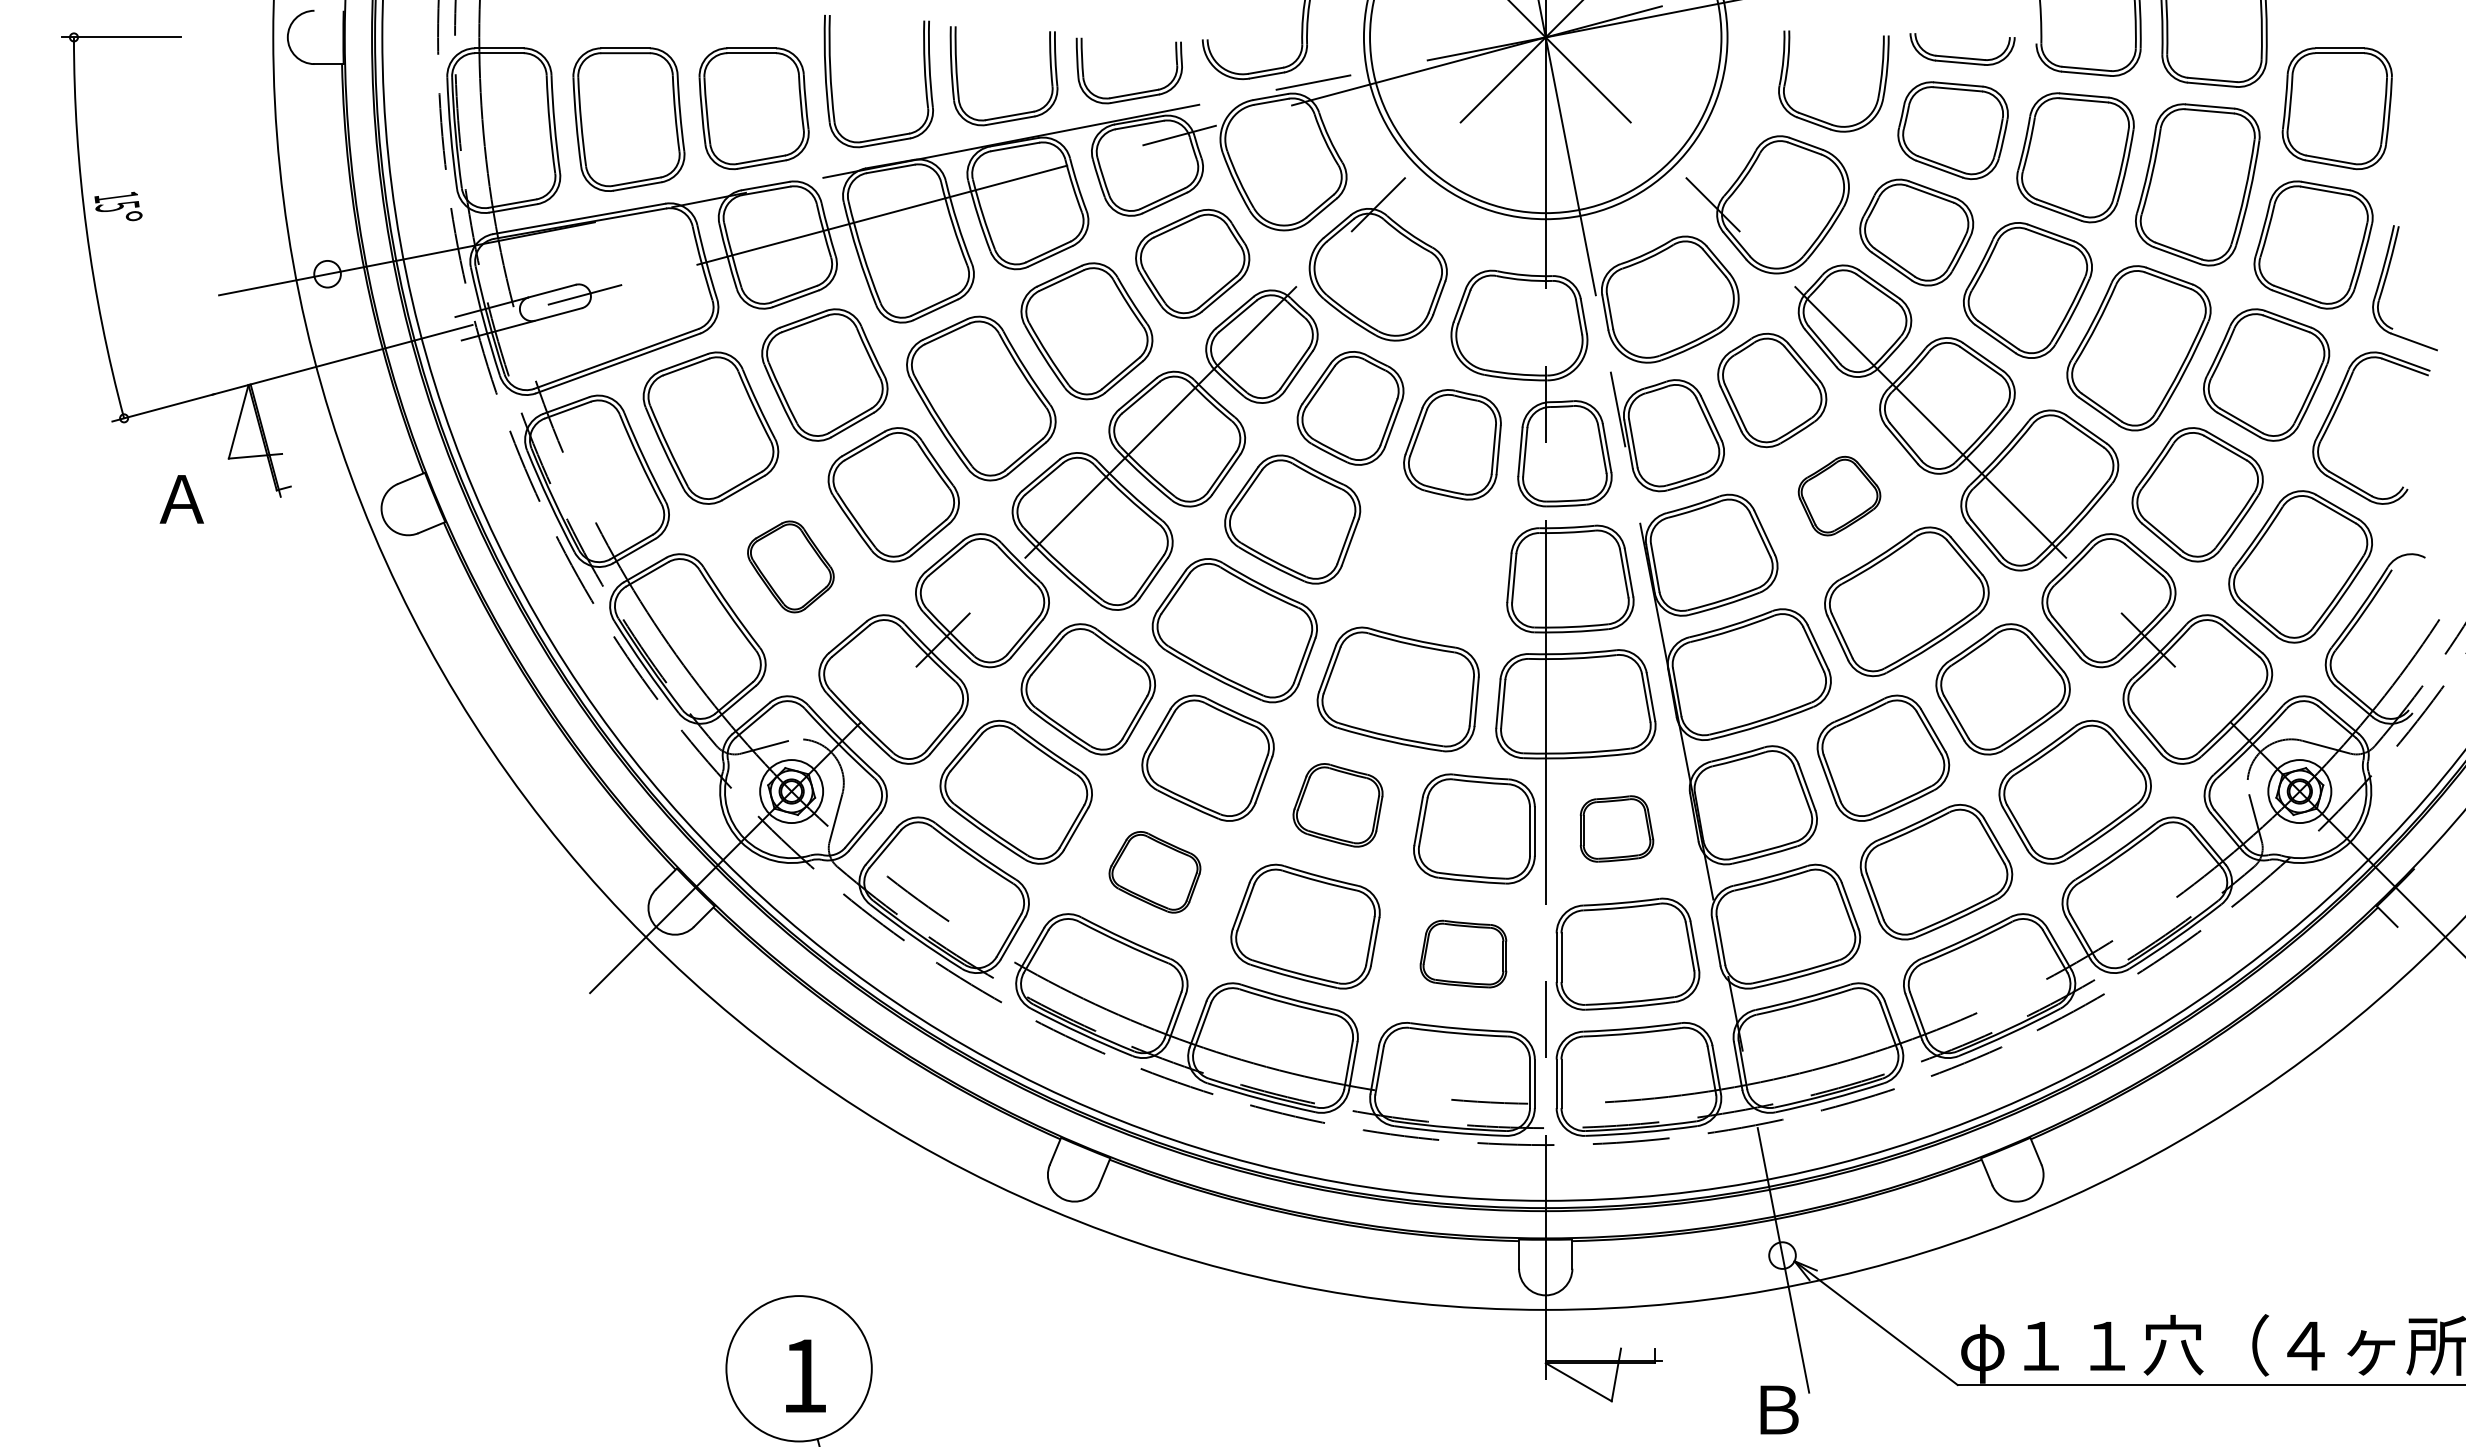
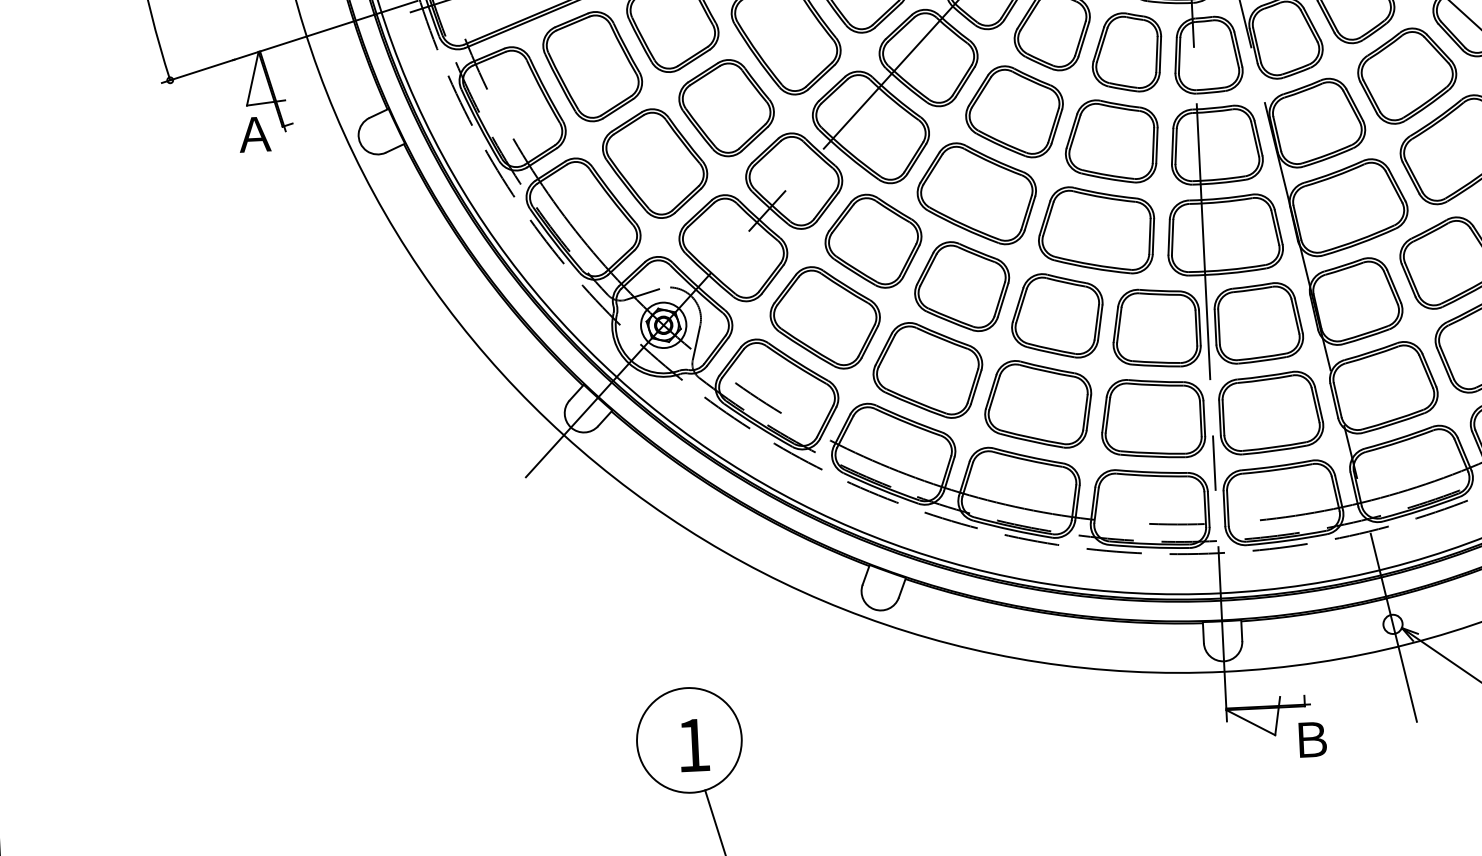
part: (1839, 495) -> (1407, 75), size x1.67
text: (181, 499) -> (254, 134), moved
part: (790, 566) -> (654, 163), size x1.67
part: (1424, 567) -> (1111, 141), added
part: (1337, 805) -> (1056, 316), size x1.43
part: (1616, 828) -> (1258, 322), size x1.67
part: (1154, 872) -> (927, 370), size x1.67
part: (1463, 953) -> (1152, 418), size x1.67
text: (1779, 1409) -> (1312, 739), moved

